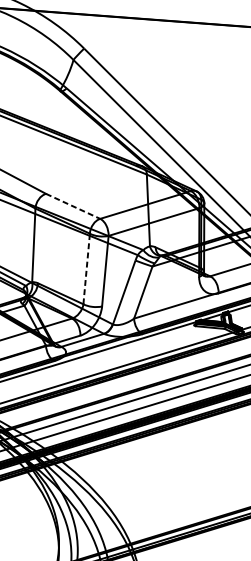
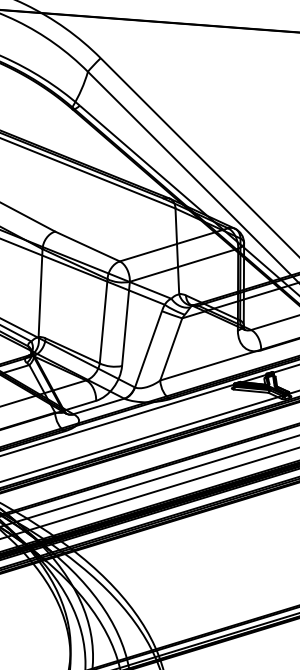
line: (73, 206) -> (87, 246), dashed -> solid
line: (86, 268) -> (103, 320), dashed -> solid

